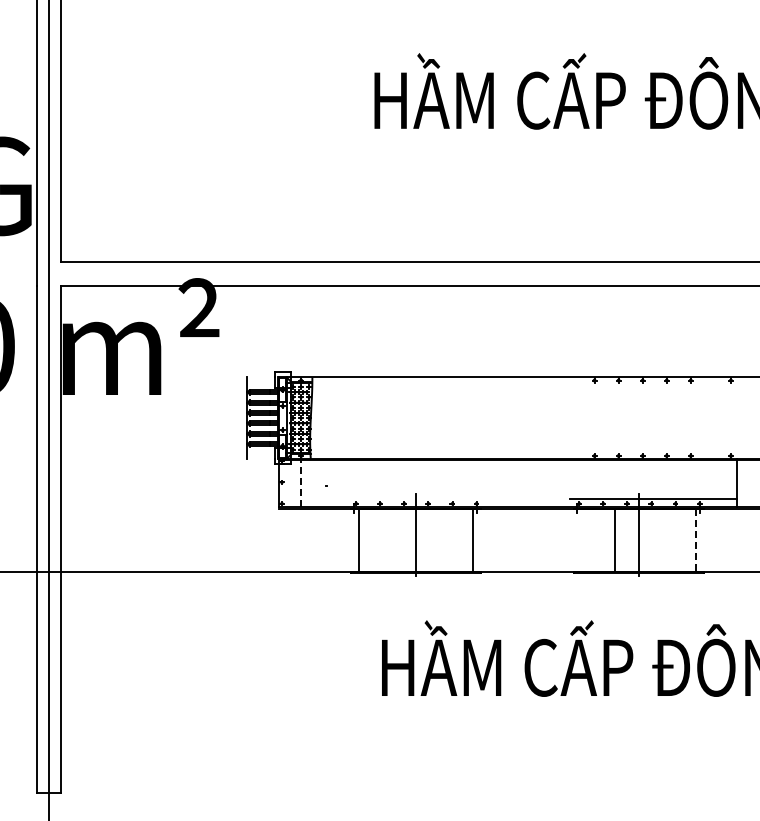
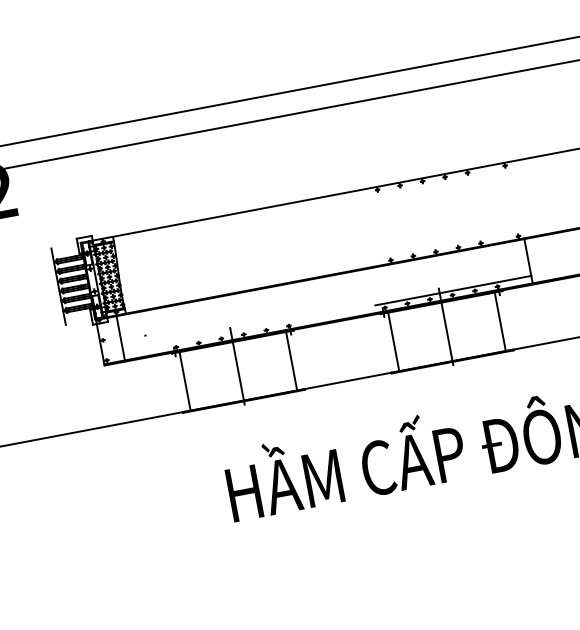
line: (300, 482) -> (120, 337), dashed -> solid
line: (614, 540) -> (393, 341), moved
line: (695, 541) -> (500, 322), dashed -> solid

